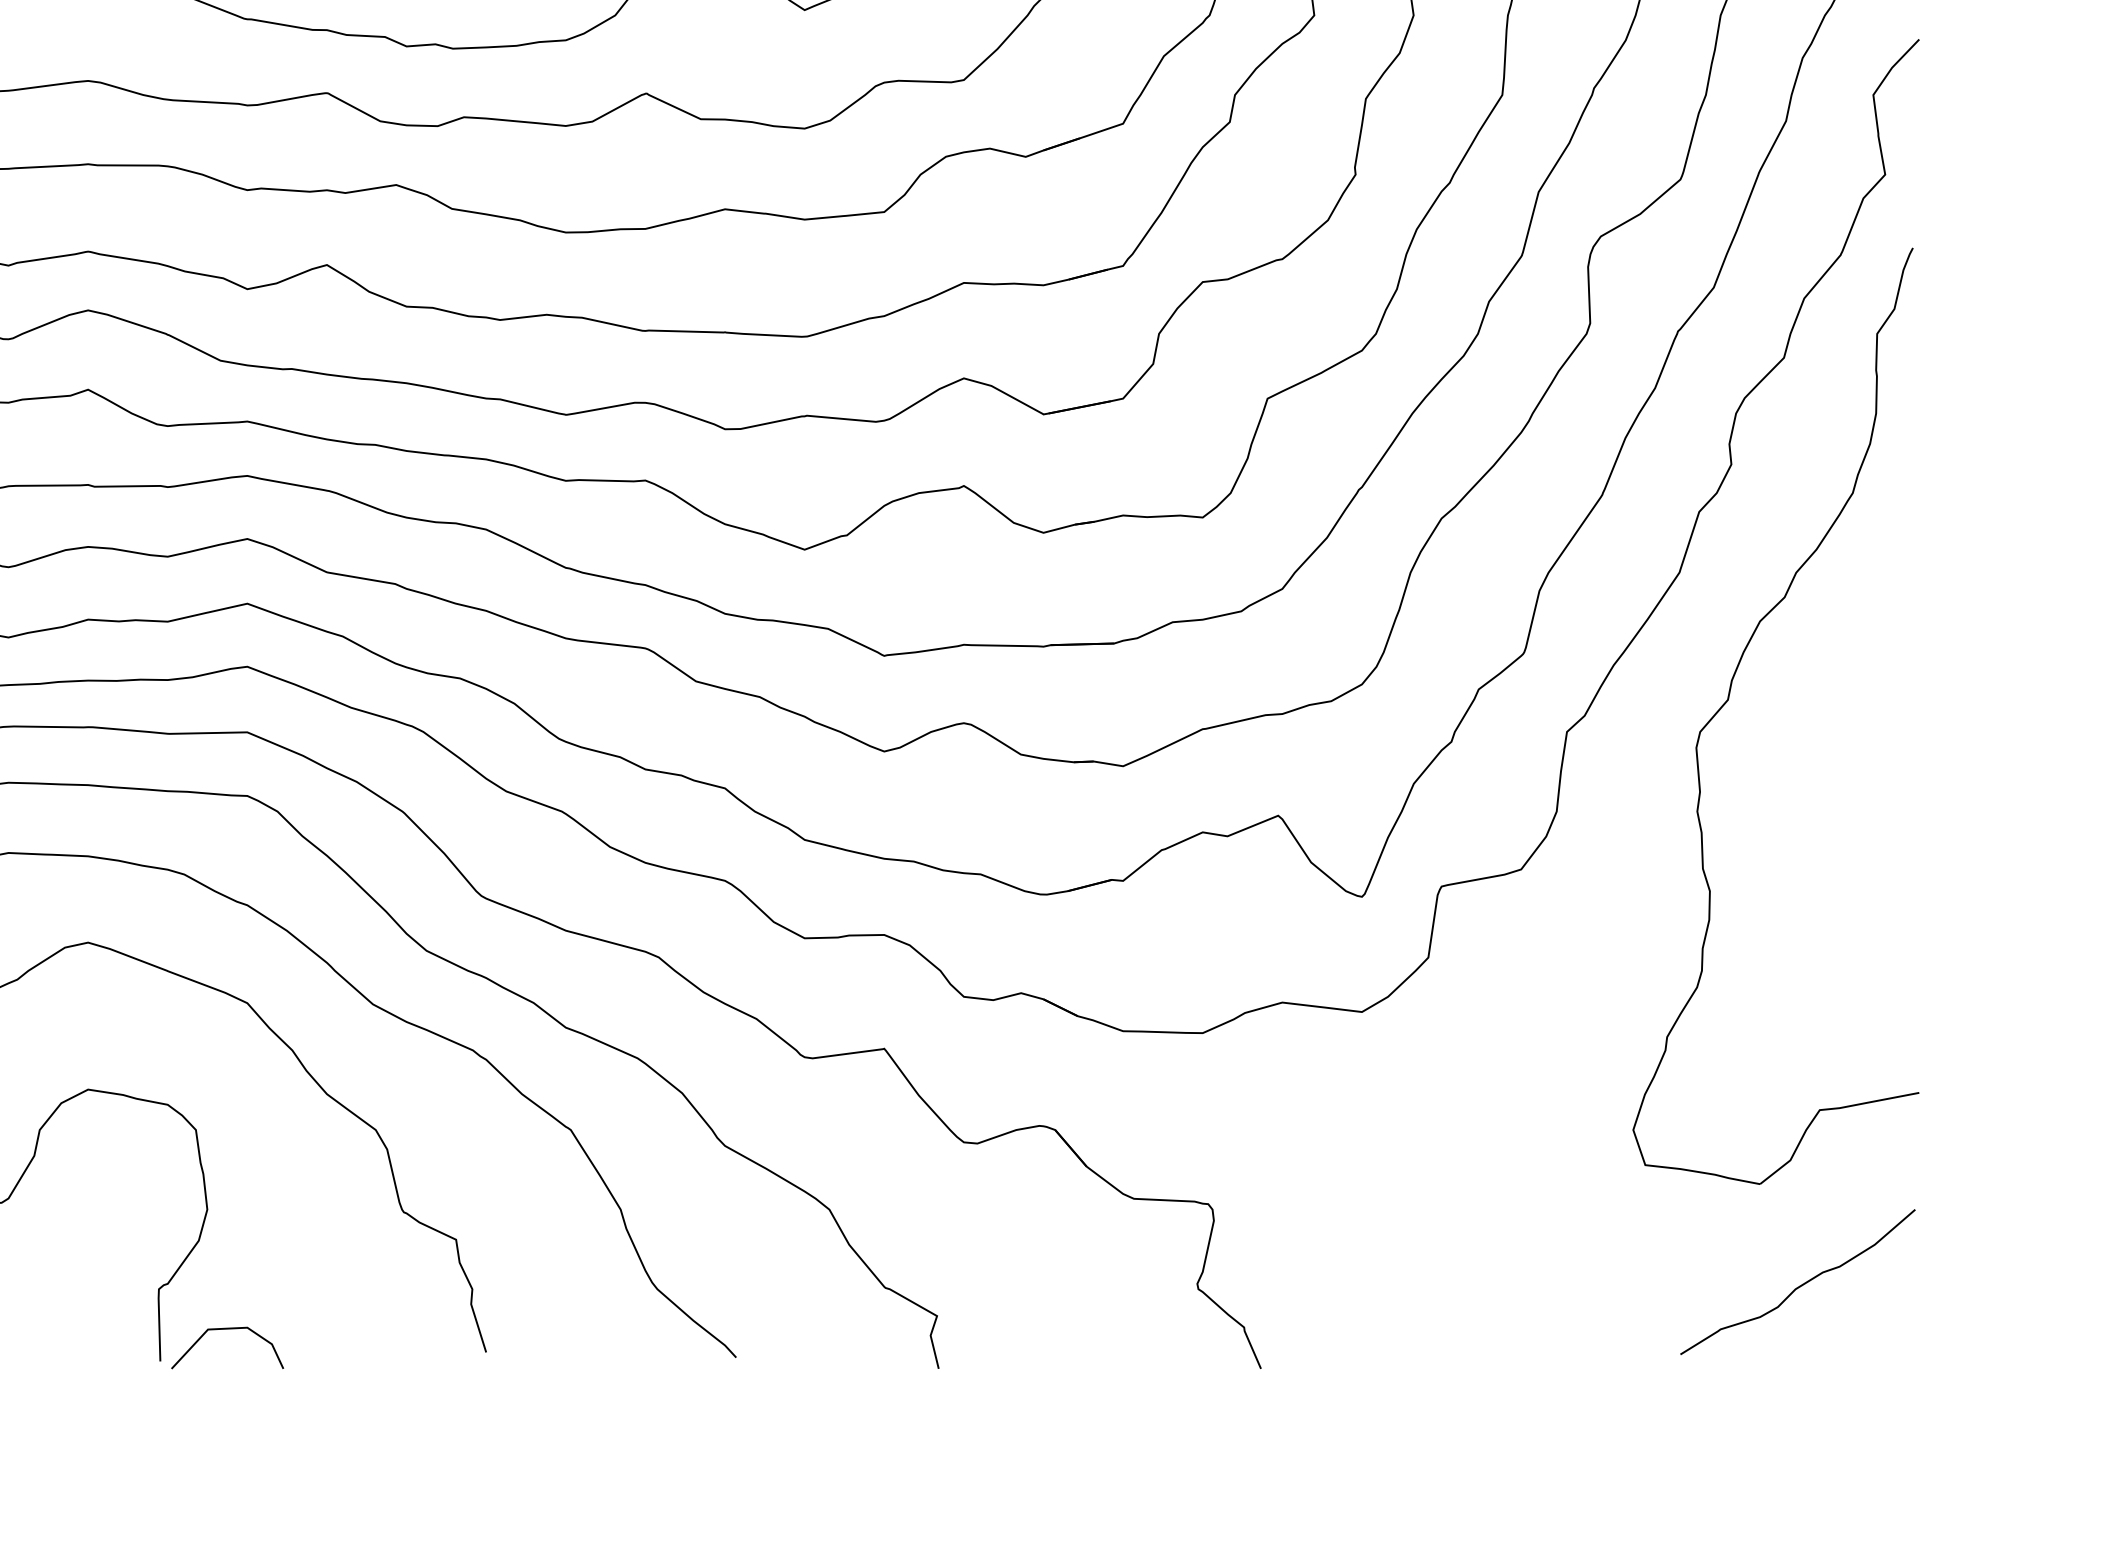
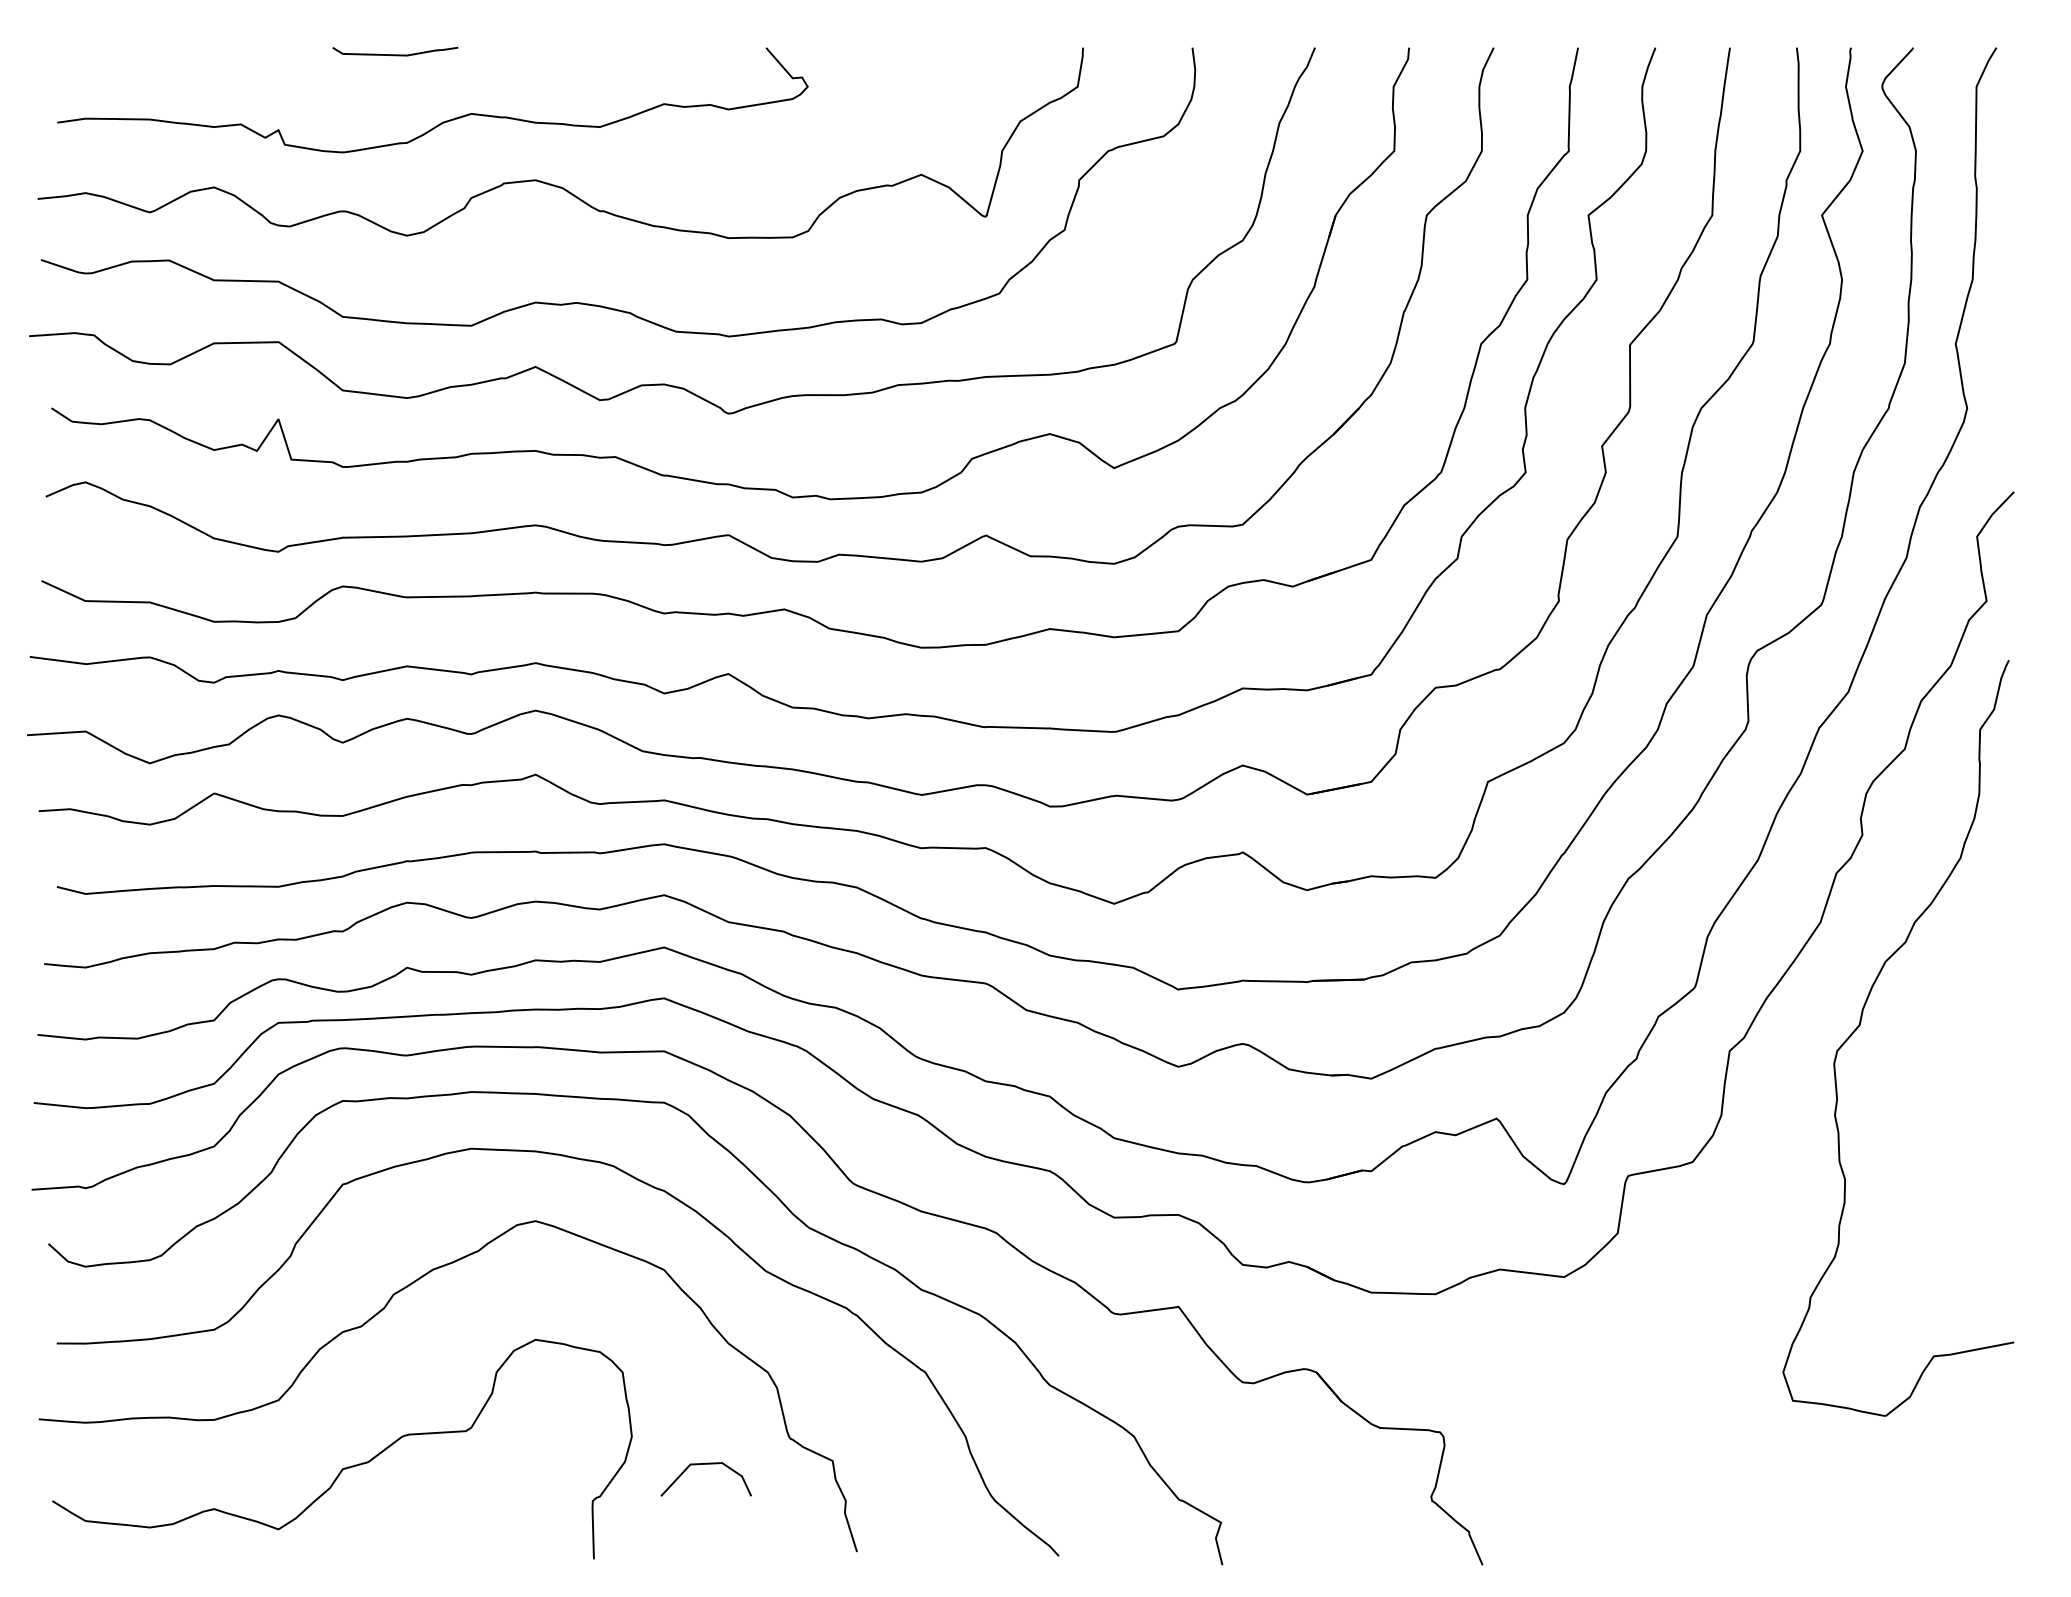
curve: (1799, 1284) -> (1917, 1497), removed
line: (226, 1329) -> (705, 1464), moved

